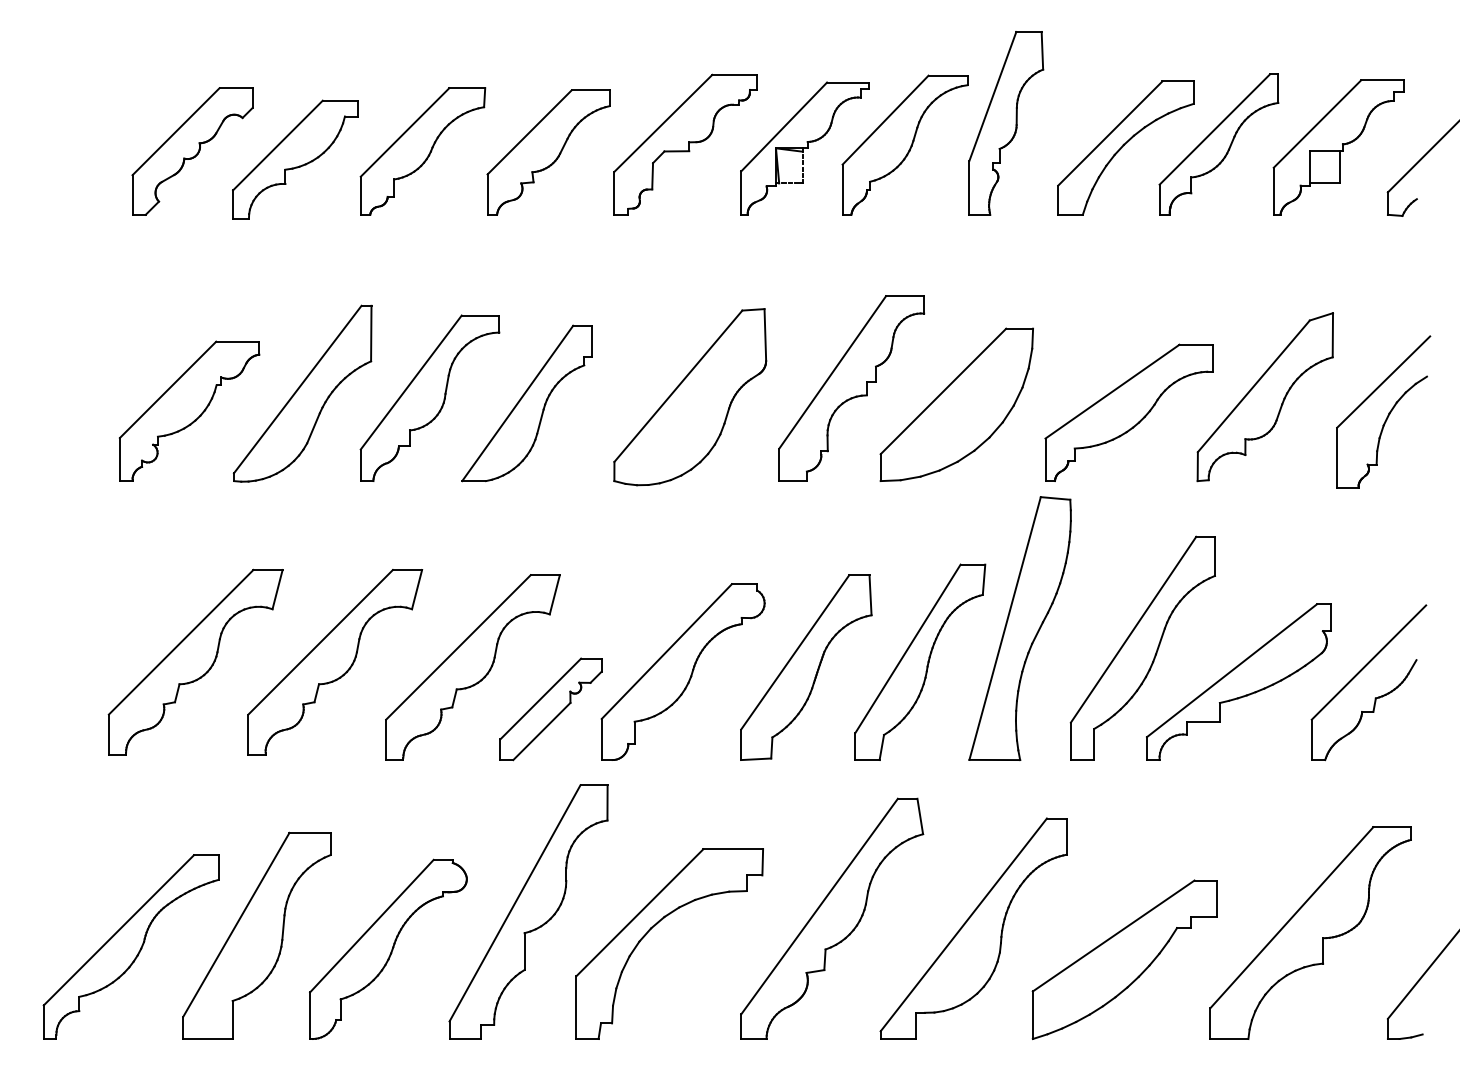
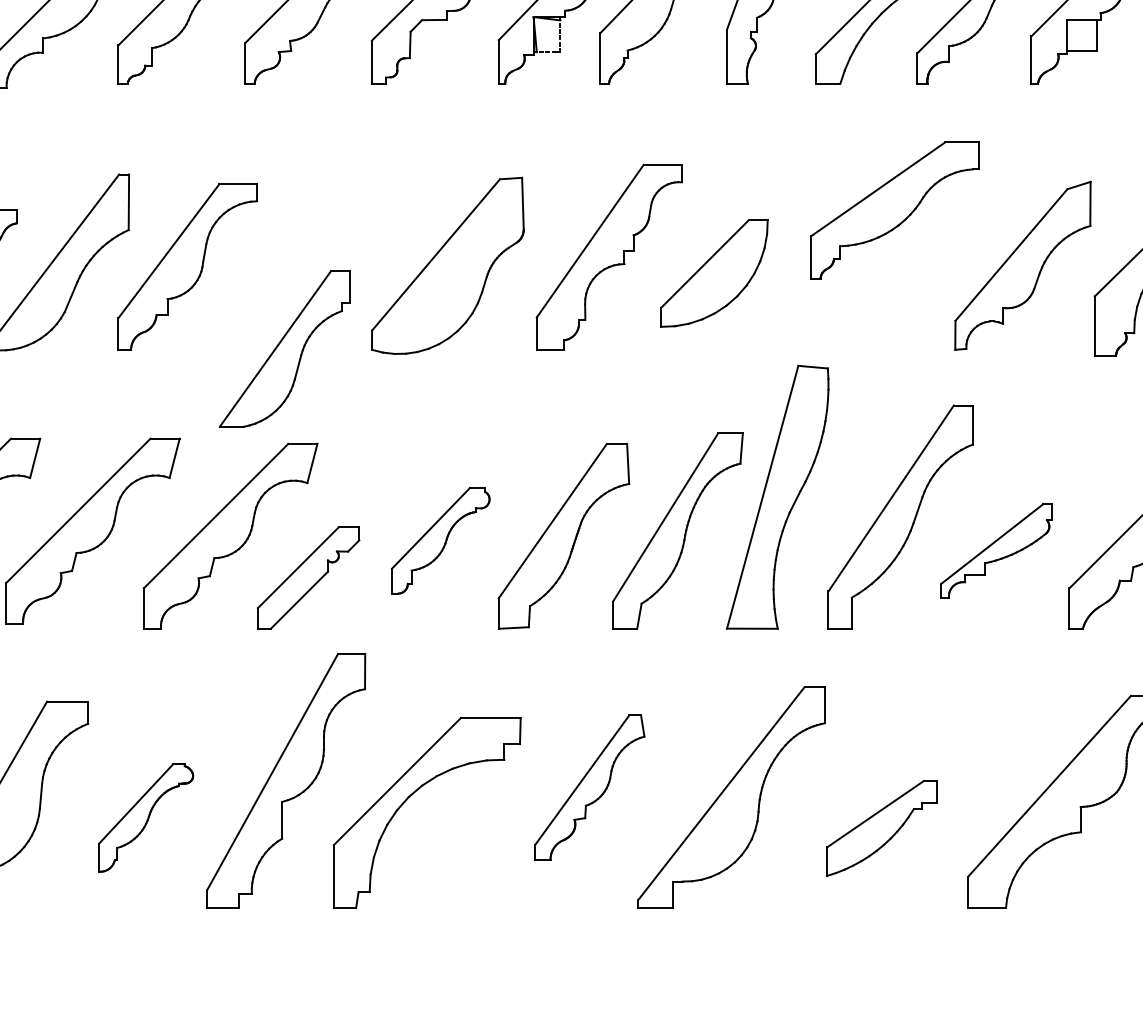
part: (526, 403) -> (284, 349), moved
part: (956, 404) -> (714, 273), size x0.7
part: (1128, 412) -> (894, 210), moved
part: (682, 671) -> (440, 540), size x0.6
part: (1238, 681) -> (996, 550), size x0.6
part: (832, 918) -> (590, 787), size x0.6
part: (388, 948) -> (146, 817), size x0.6
part: (1124, 959) -> (882, 828), size x0.6

